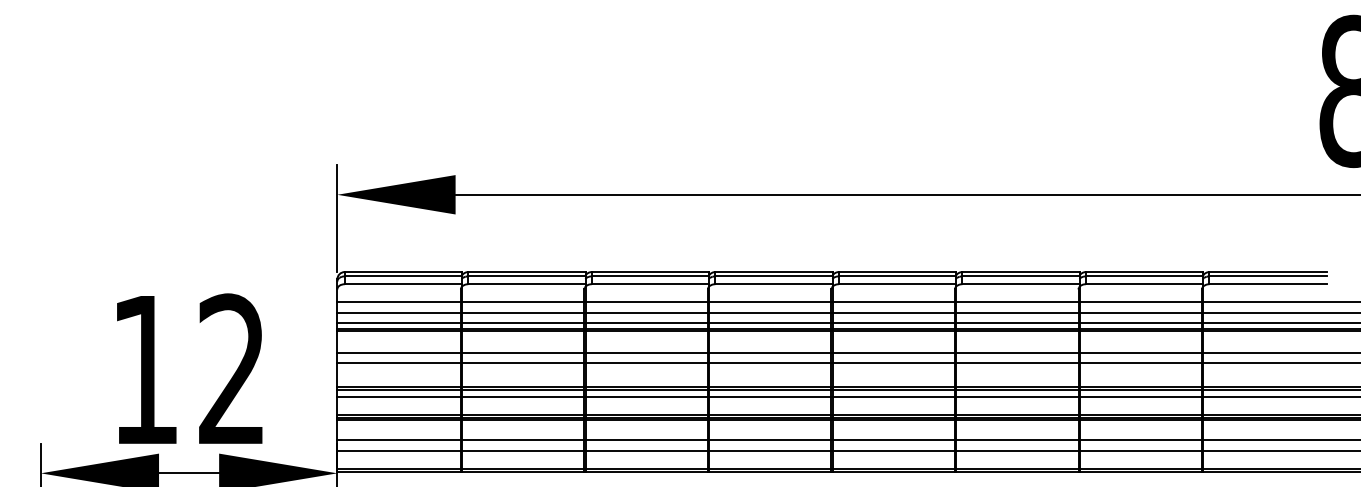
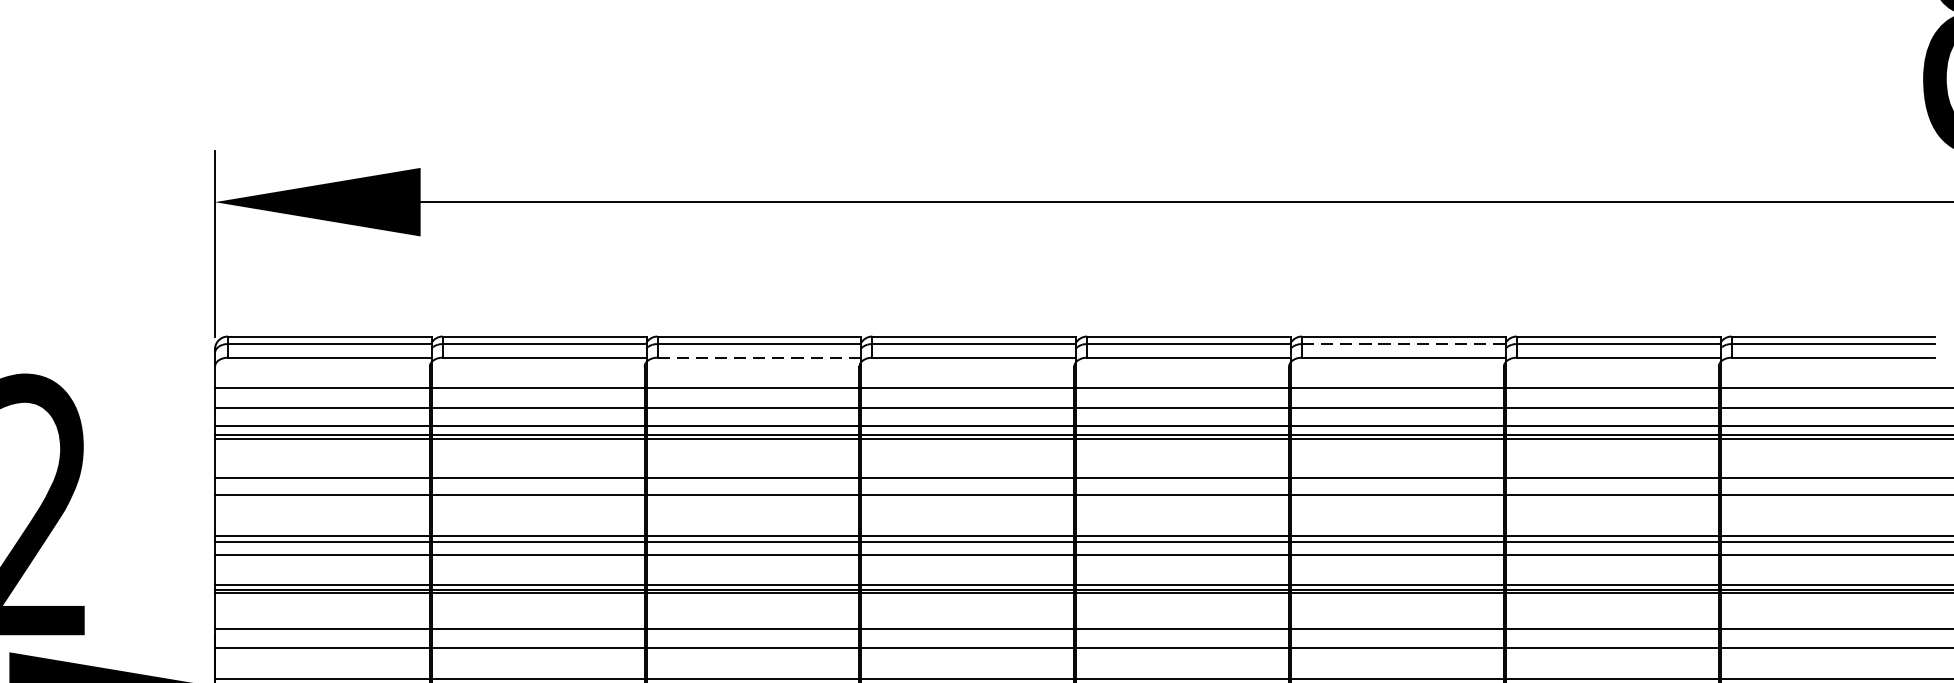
line: (1021, 276) -> (1404, 344), solid -> dashed
line: (650, 284) -> (759, 358), solid -> dashed

